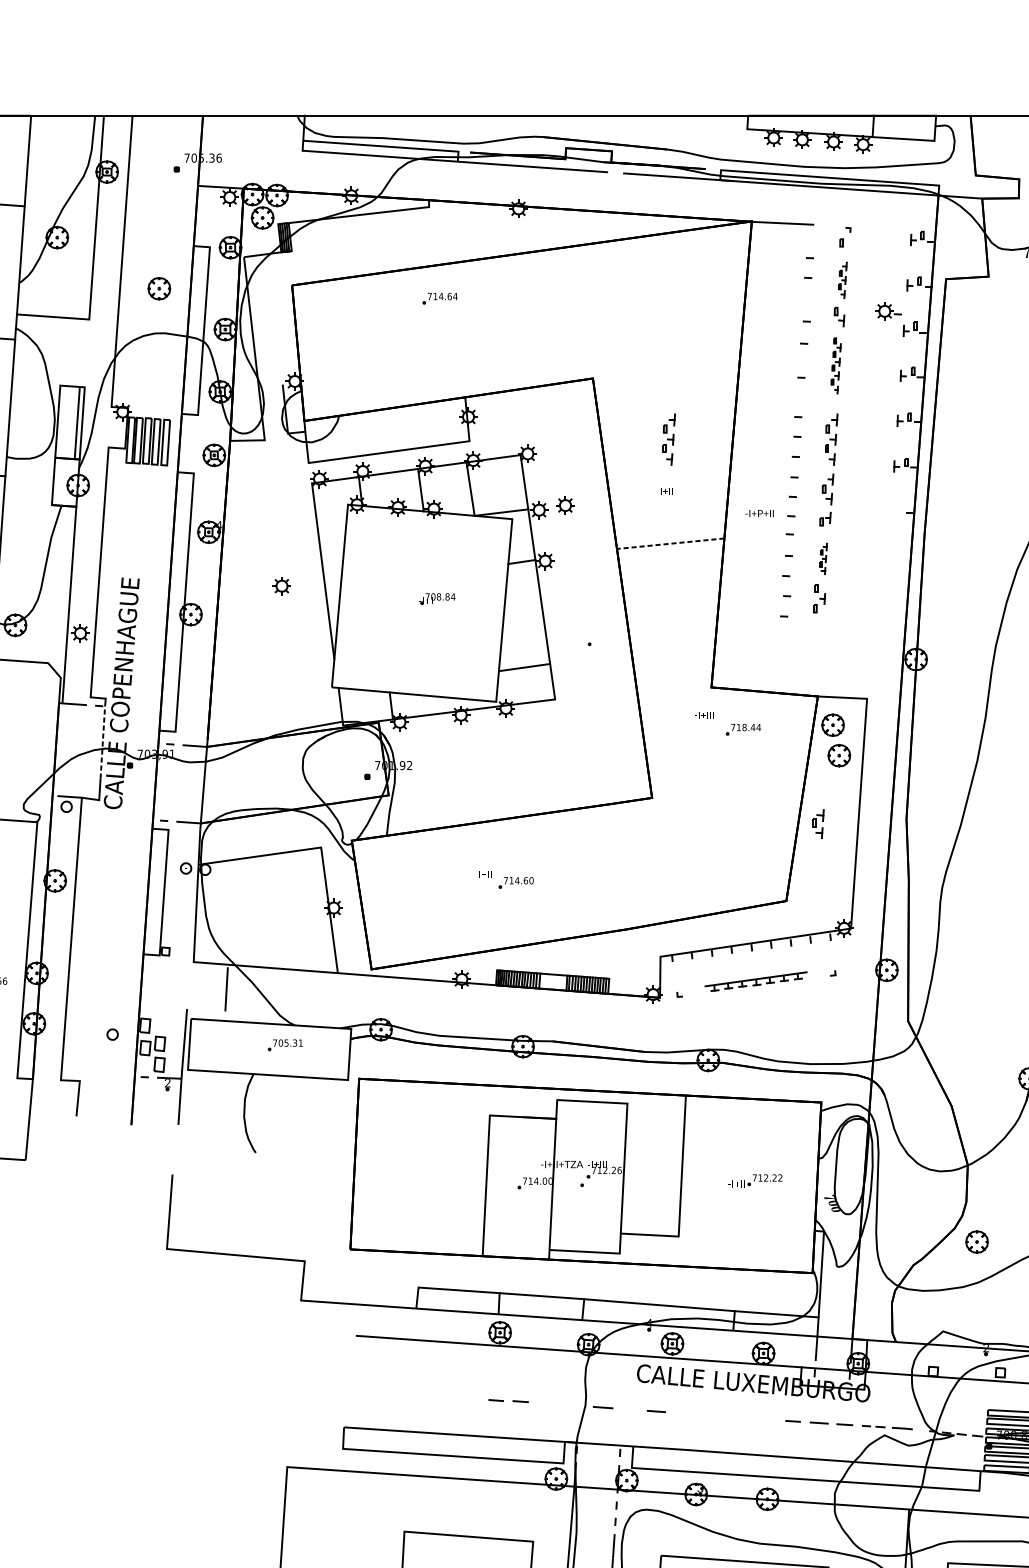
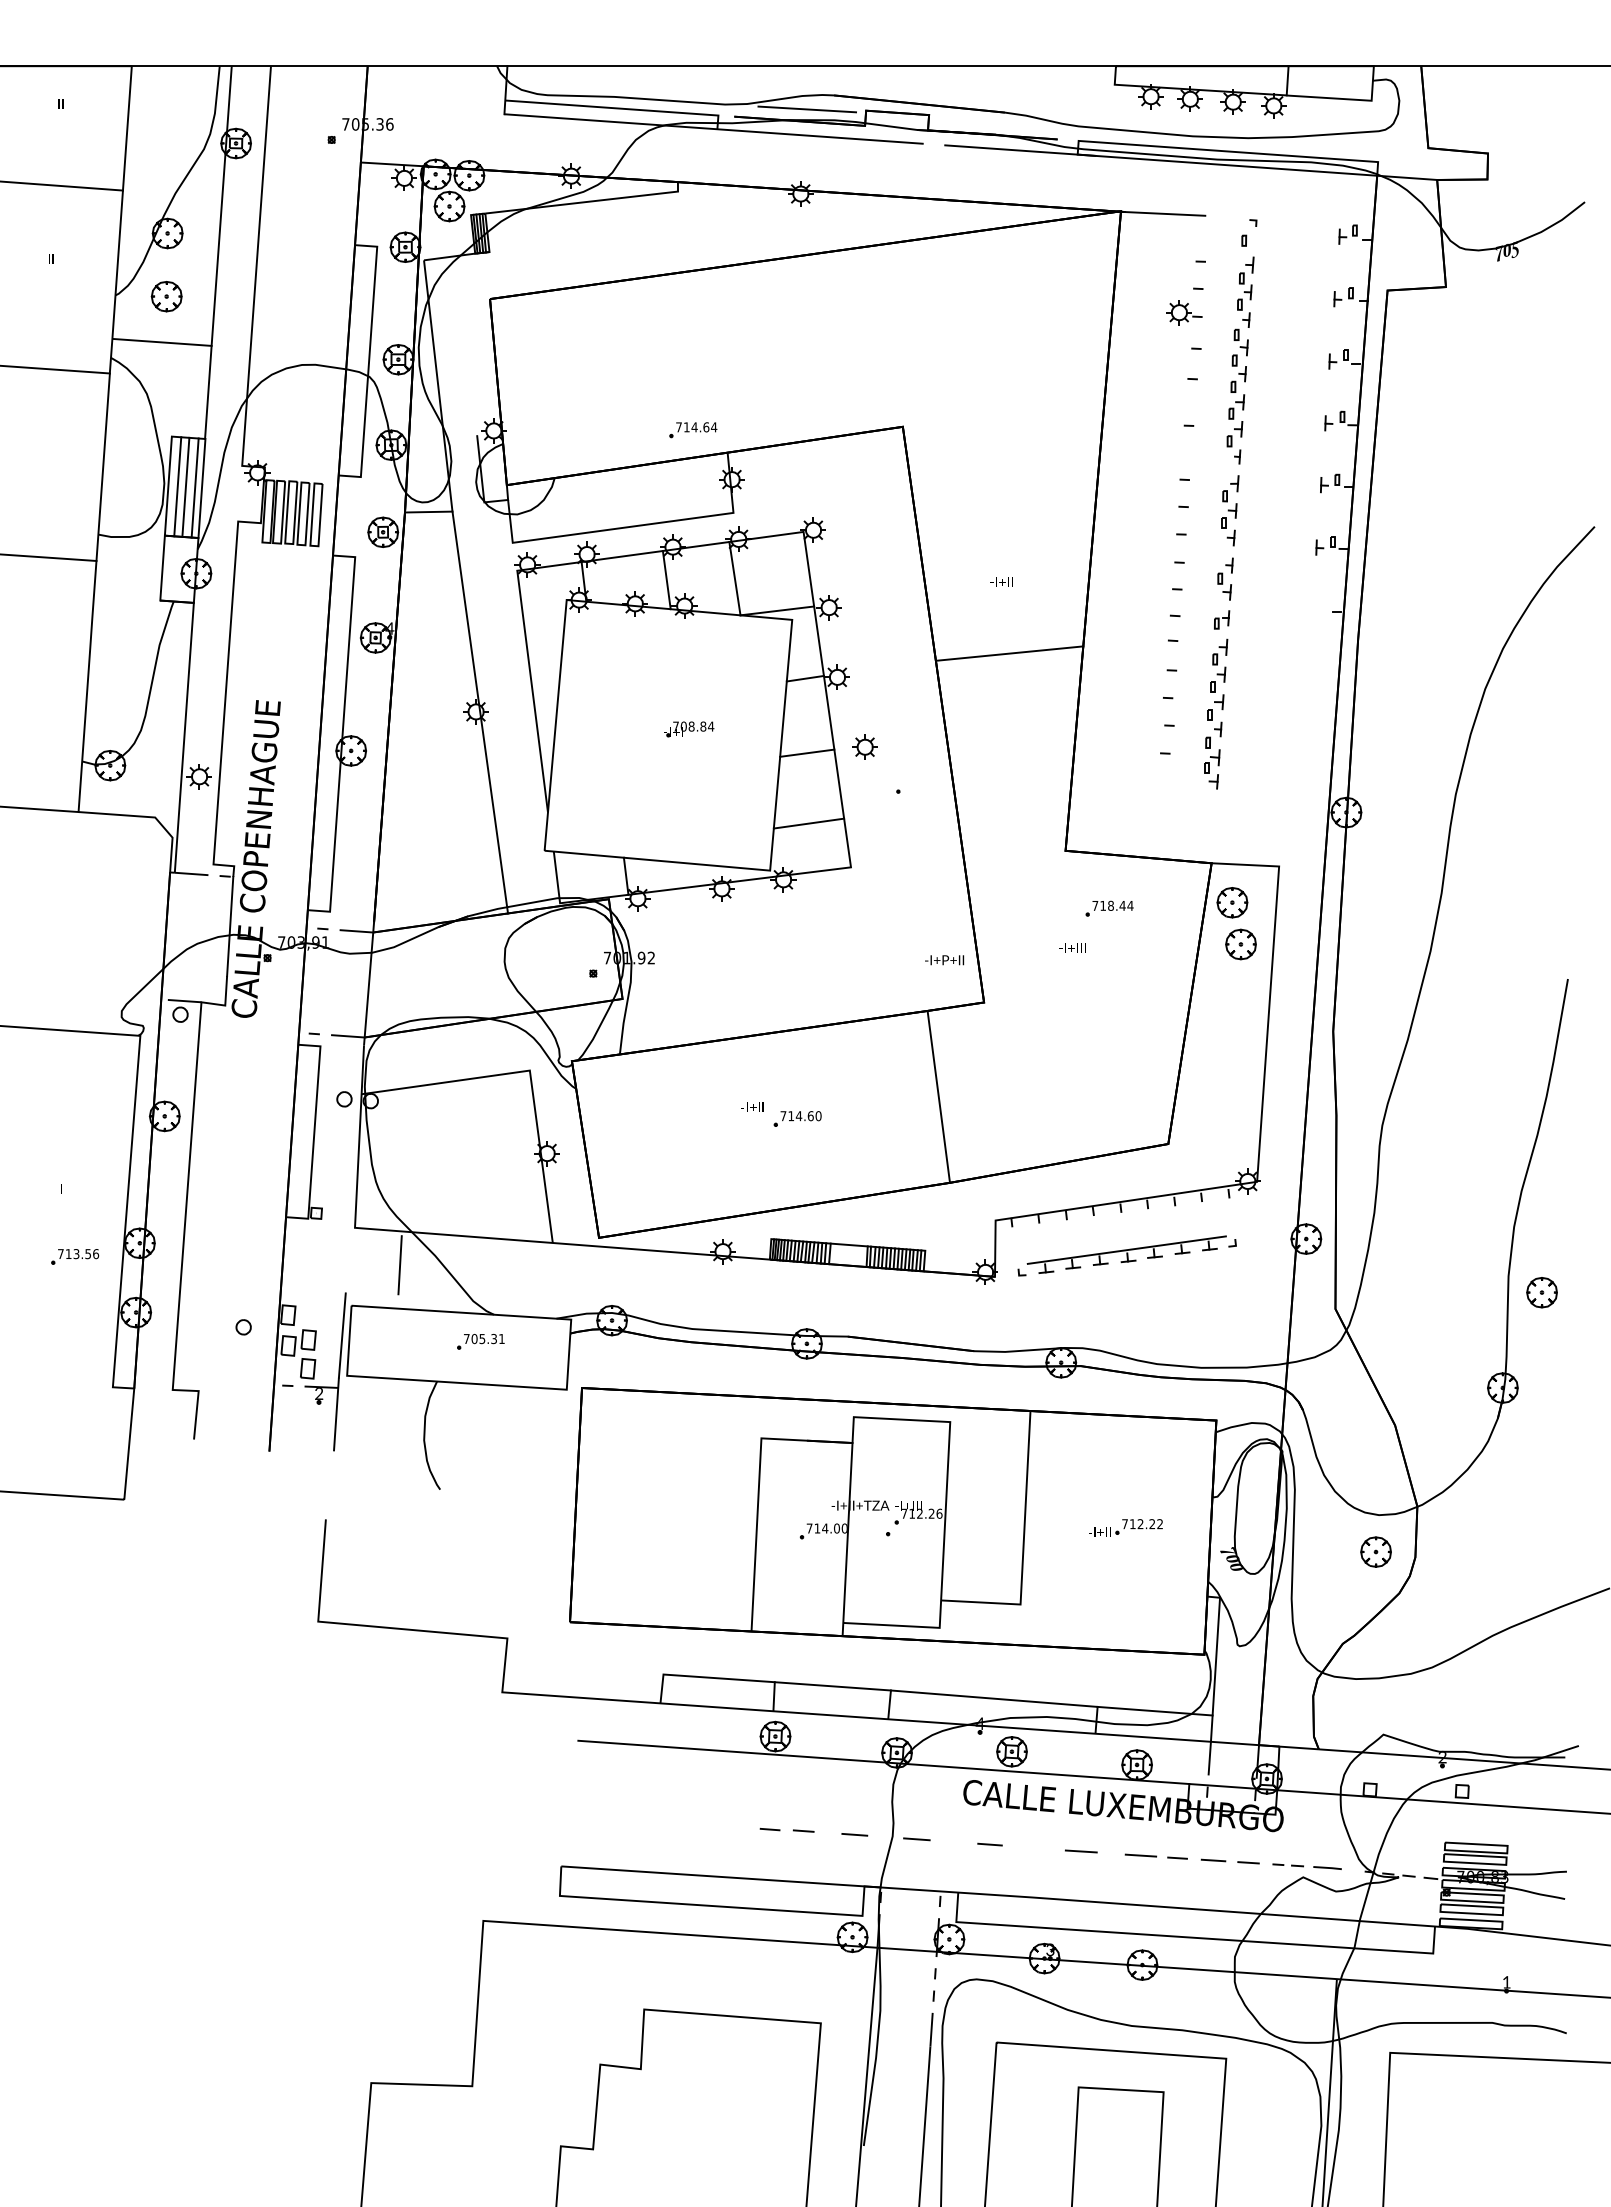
line: (523, 147) -> (807, 109), added
part: (842, 279) -> (1245, 291), size x1.43
part: (159, 288) -> (166, 296), moved
part: (440, 298) -> (693, 430), moved
part: (888, 311) -> (1184, 312), moved
line: (87, 352) -> (208, 391), added
part: (836, 365) -> (1236, 409), size x1.43
line: (64, 421) -> (177, 486), added
line: (70, 421) -> (185, 486), added
part: (669, 439) -> (1007, 510), removed
part: (564, 505) -> (864, 746), moved
text: (759, 513) -> (944, 960), moved
line: (670, 543) -> (1009, 653), dashed -> solid
part: (823, 558) -> (1219, 674), size x1.67
line: (285, 586) -> (480, 712), added
line: (523, 615) -> (807, 752), added
text: (704, 714) -> (1072, 947), moved
line: (103, 742) -> (230, 926), dashed -> solid
part: (818, 824) -> (1212, 769), moved
line: (618, 866) -> (938, 1096), added
part: (755, 981) -> (1126, 1254), size x1.43
part: (976, 1241) -> (1375, 1551), moved
line: (557, 1404) -> (854, 1834), added
line: (723, 1416) -> (1081, 1851), added
line: (766, 1419) -> (1140, 1855), added

